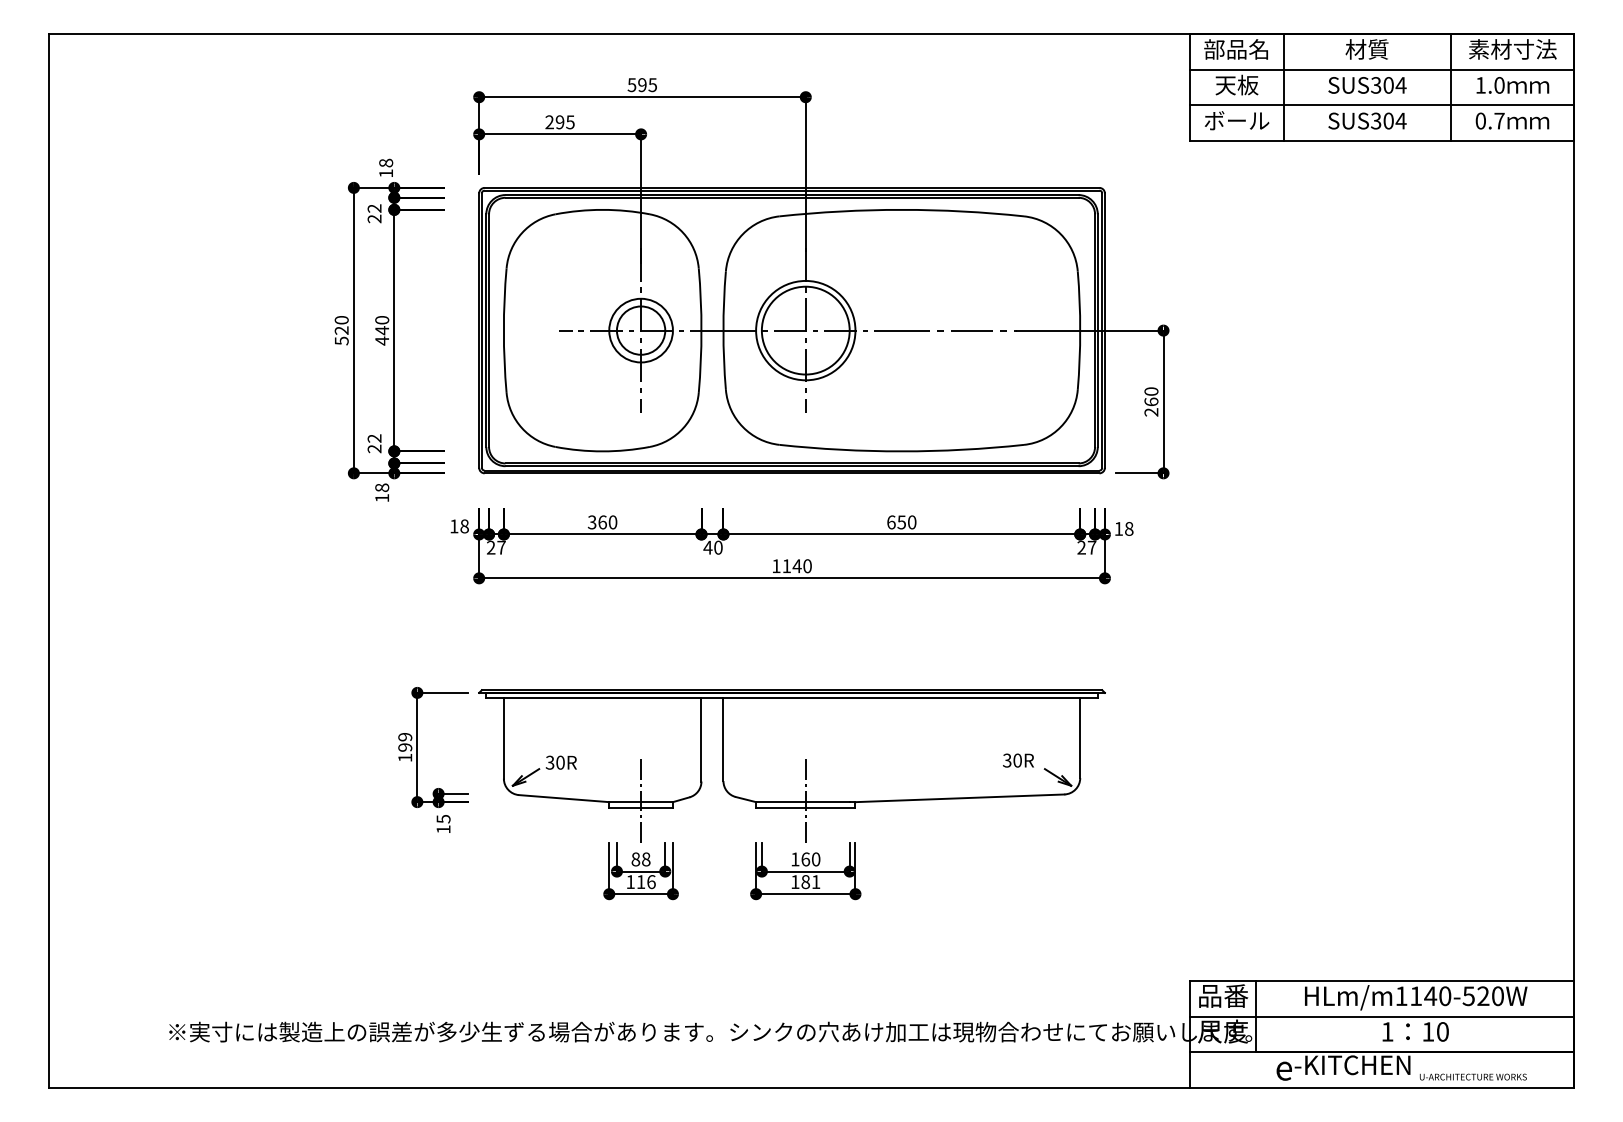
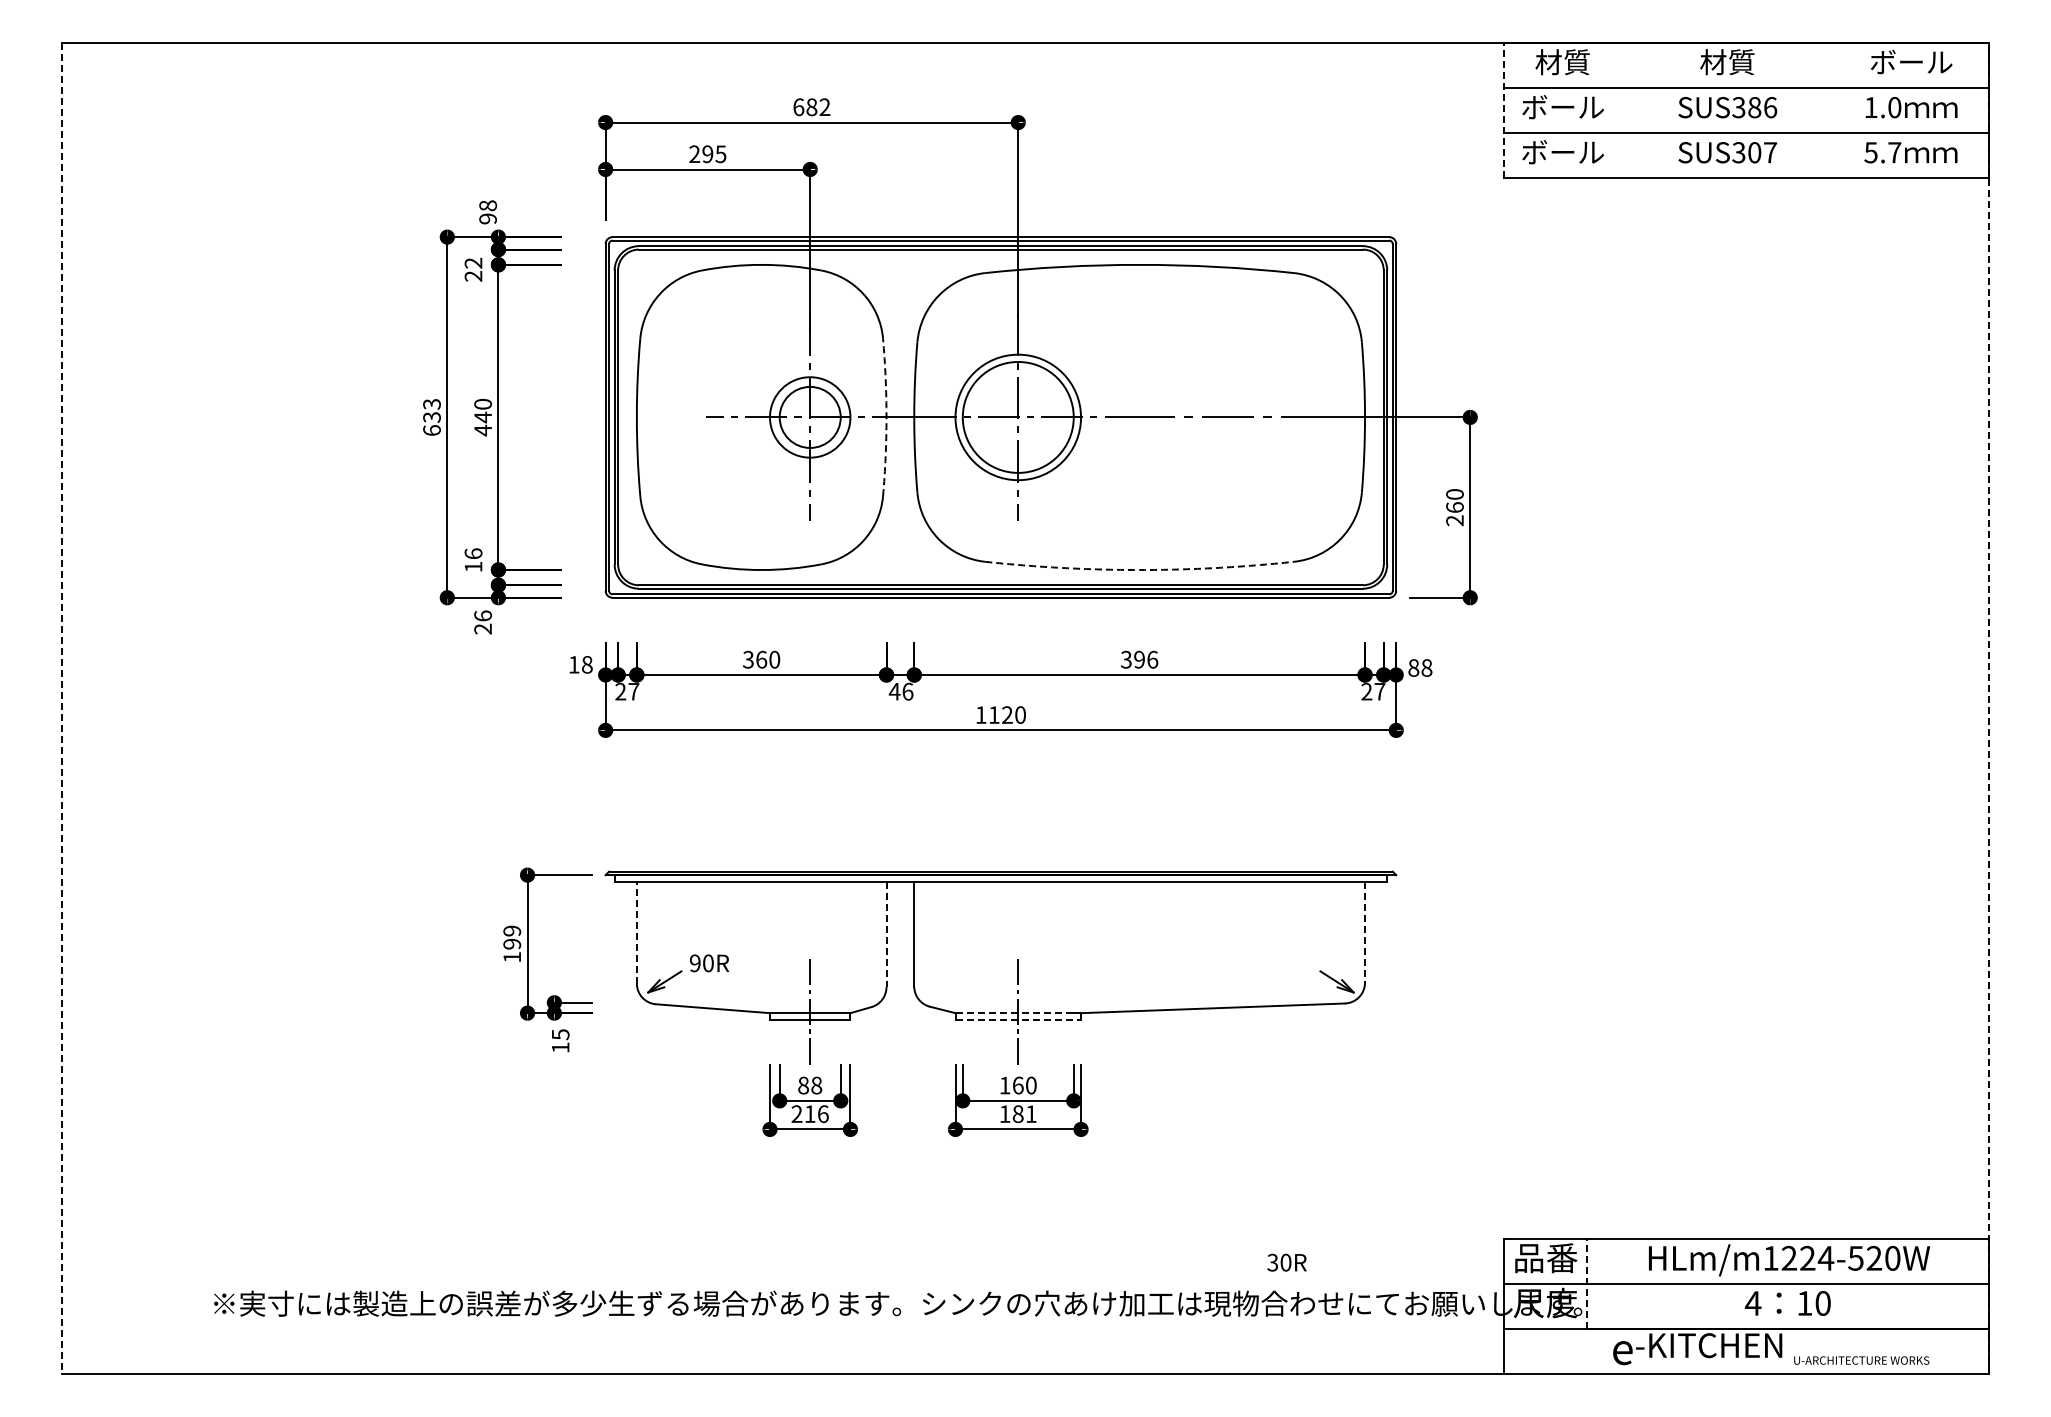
text: (1235, 49) -> (1561, 62), 部品名 -> 材質
text: (1512, 49) -> (1911, 62), 素材寸法 -> ボール
text: (642, 85) -> (811, 107), 595 -> 682
text: (1236, 85) -> (1562, 107), 天板 -> ボール
text: (1394, 85) -> (1762, 107), SUS304 -> SUS386
line: (1283, 86) -> (1621, 109), removed
line: (1451, 86) -> (1833, 109), removed
line: (1190, 87) -> (1504, 110), solid -> dashed
text: (1401, 120) -> (1770, 152), SUS304 -> SUS307
text: (1480, 120) -> (1870, 152), 0.7 -> 5.7
text: (385, 173) -> (487, 218), 18 -> 98
text: (341, 330) -> (431, 417), 520 -> 633
arc: (701, 330) -> (886, 417), solid -> dashed
text: (374, 443) -> (473, 560), 22 -> 16
arc: (901, 451) -> (1139, 570), solid -> dashed
text: (381, 492) -> (482, 622), 18 -> 26
text: (901, 522) -> (1139, 659), 650 -> 396
text: (1118, 528) -> (1413, 667), 18 -> 88
text: (718, 547) -> (907, 691), 40 -> 46
line: (48, 561) -> (61, 708), solid -> dashed
line: (1574, 561) -> (1989, 708), solid -> dashed
text: (797, 565) -> (1007, 714), 1140 -> 1120
line: (503, 738) -> (636, 932), solid -> dashed
line: (1080, 738) -> (1365, 932), solid -> dashed
line: (701, 739) -> (886, 934), solid -> dashed
text: (1018, 760) -> (1286, 1262), moved
text: (549, 762) -> (694, 963), 30R -> 90R
line: (803, 802) -> (1015, 1013), solid -> dashed
line: (805, 807) -> (1018, 1020), solid -> dashed
text: (630, 881) -> (796, 1113), 116 -> 216
text: (1430, 995) -> (1807, 1257), HLm/m1140-520W -> HLm/m1224-520W
line: (1256, 1016) -> (1587, 1283), solid -> dashed
text: (1386, 1031) -> (1752, 1303), 1 -> 4

